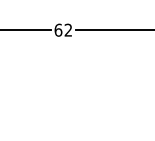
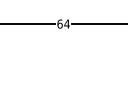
text: (67, 29) -> (66, 23), 62 -> 64

